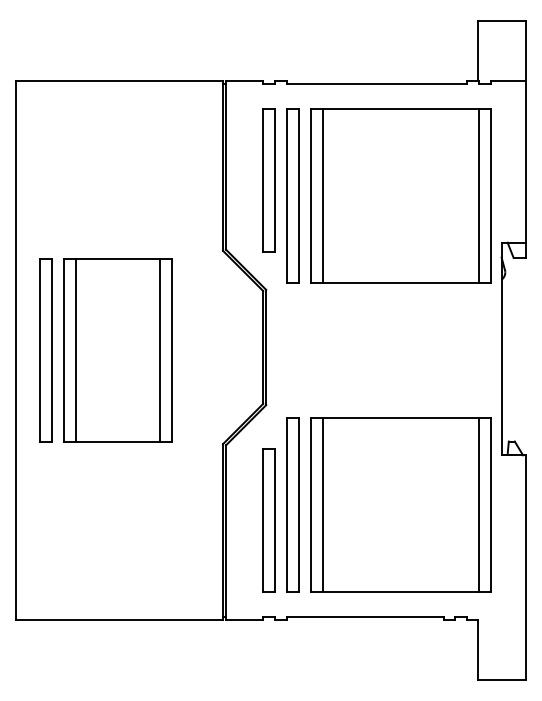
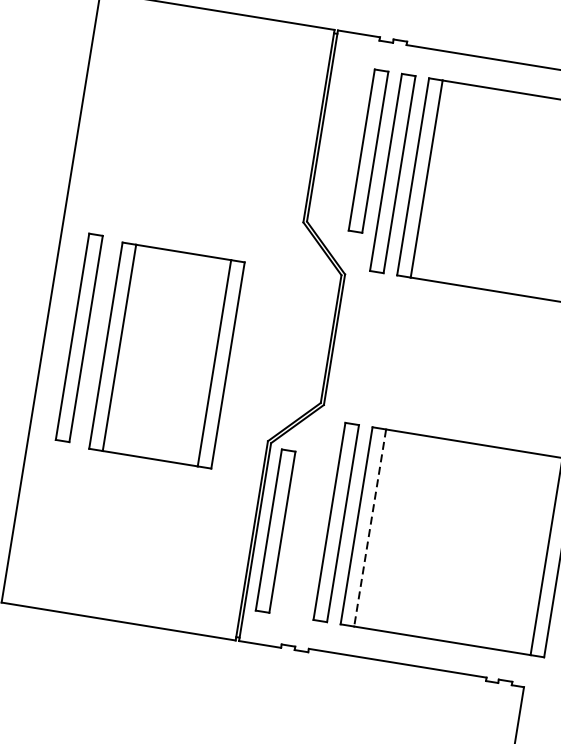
part: (45, 350) -> (78, 337), moved
part: (117, 350) -> (166, 355), moved
line: (323, 505) -> (370, 529), solid -> dashed
part: (268, 520) -> (274, 531), moved

